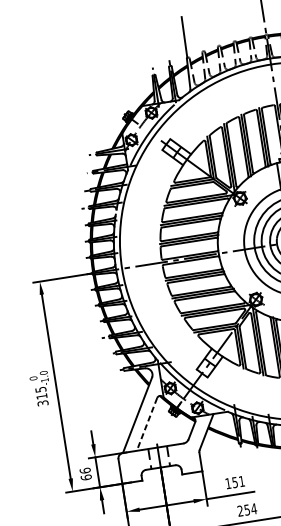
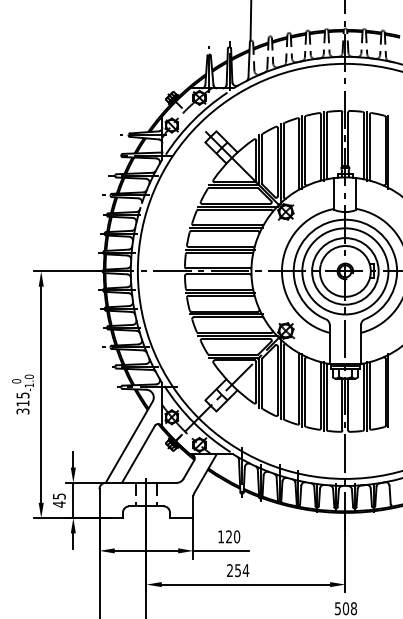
line: (147, 424) -> (138, 454), dashed -> solid
text: (85, 474) -> (58, 500), 66 -> 45
text: (238, 481) -> (233, 536), 151 -> 120

